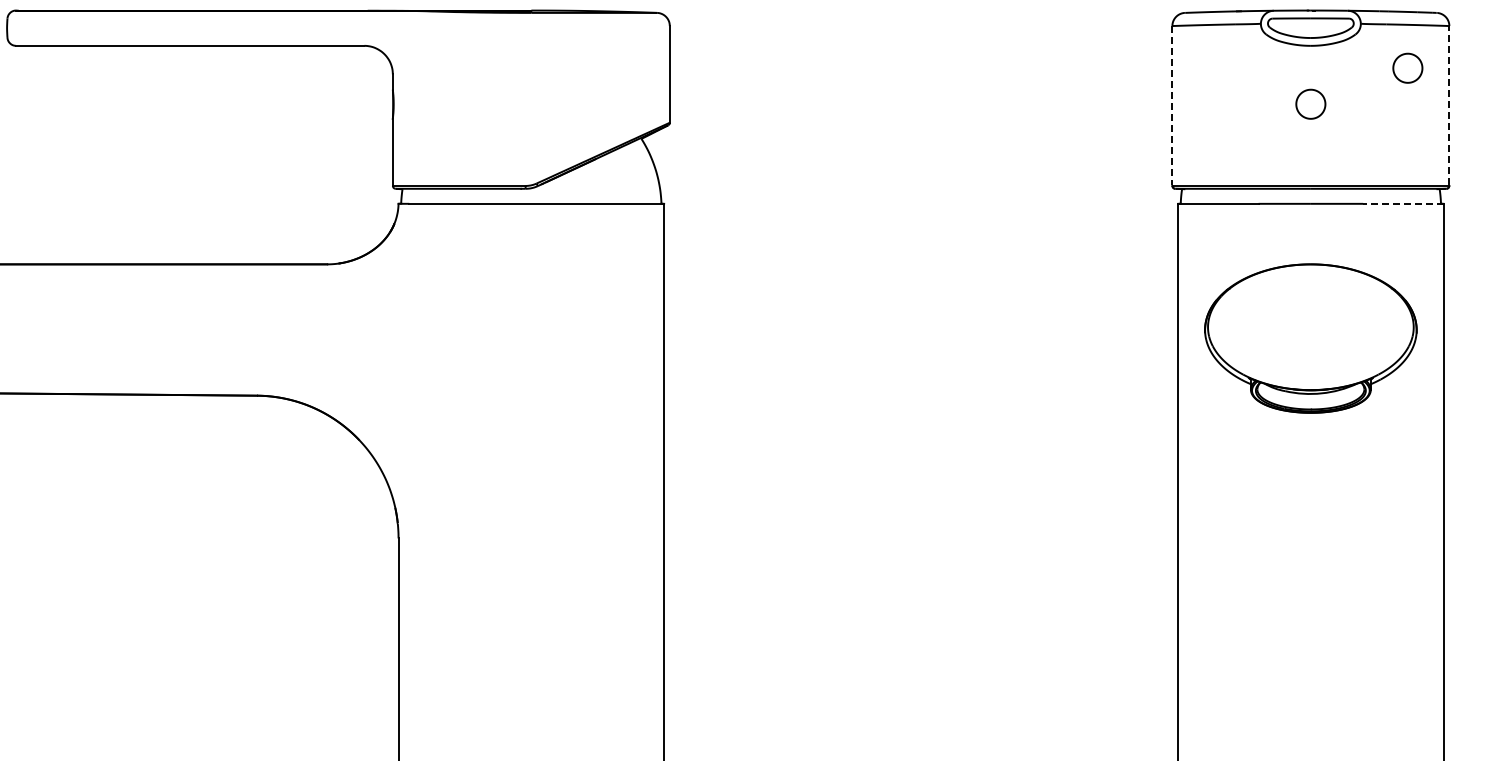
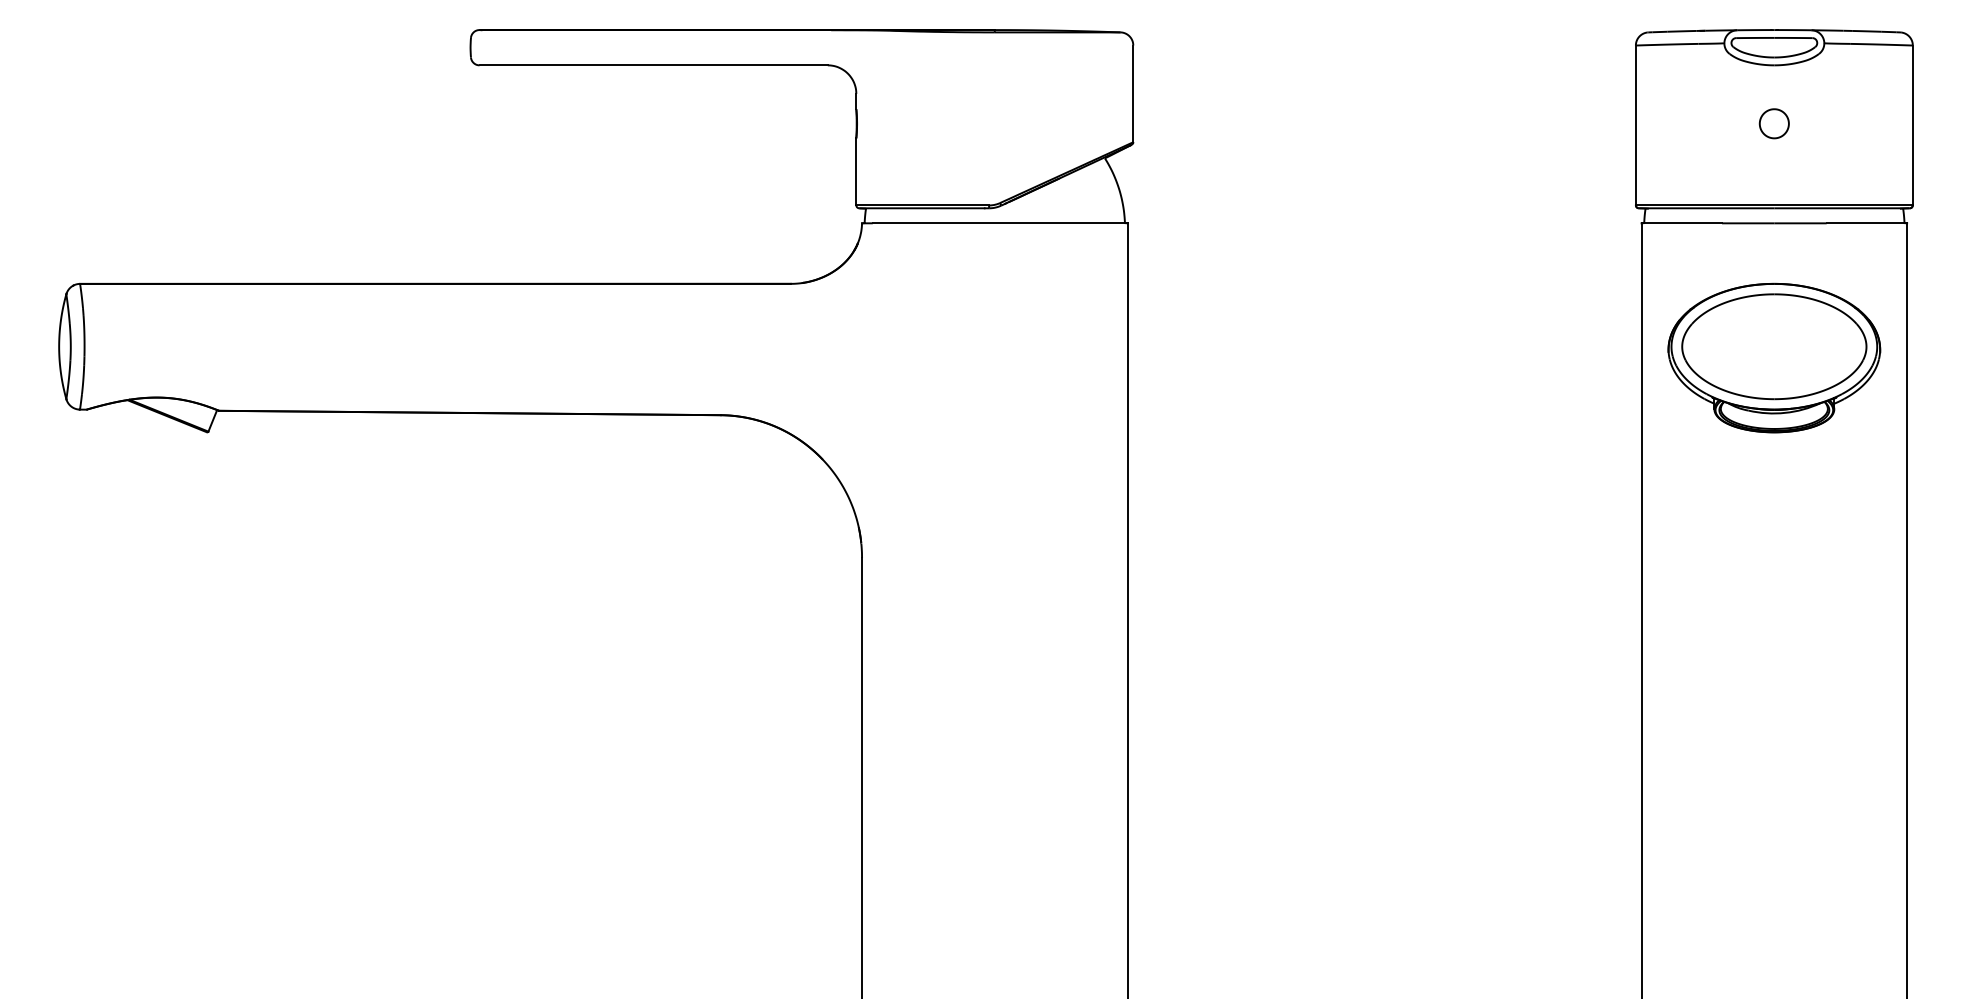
part: (1407, 68) -> (1870, 87), removed
line: (1172, 106) -> (1635, 125), dashed -> solid
line: (1449, 106) -> (1912, 125), dashed -> solid
line: (1403, 204) -> (1866, 223), dashed -> solid
part: (1311, 327) -> (1774, 346), added

